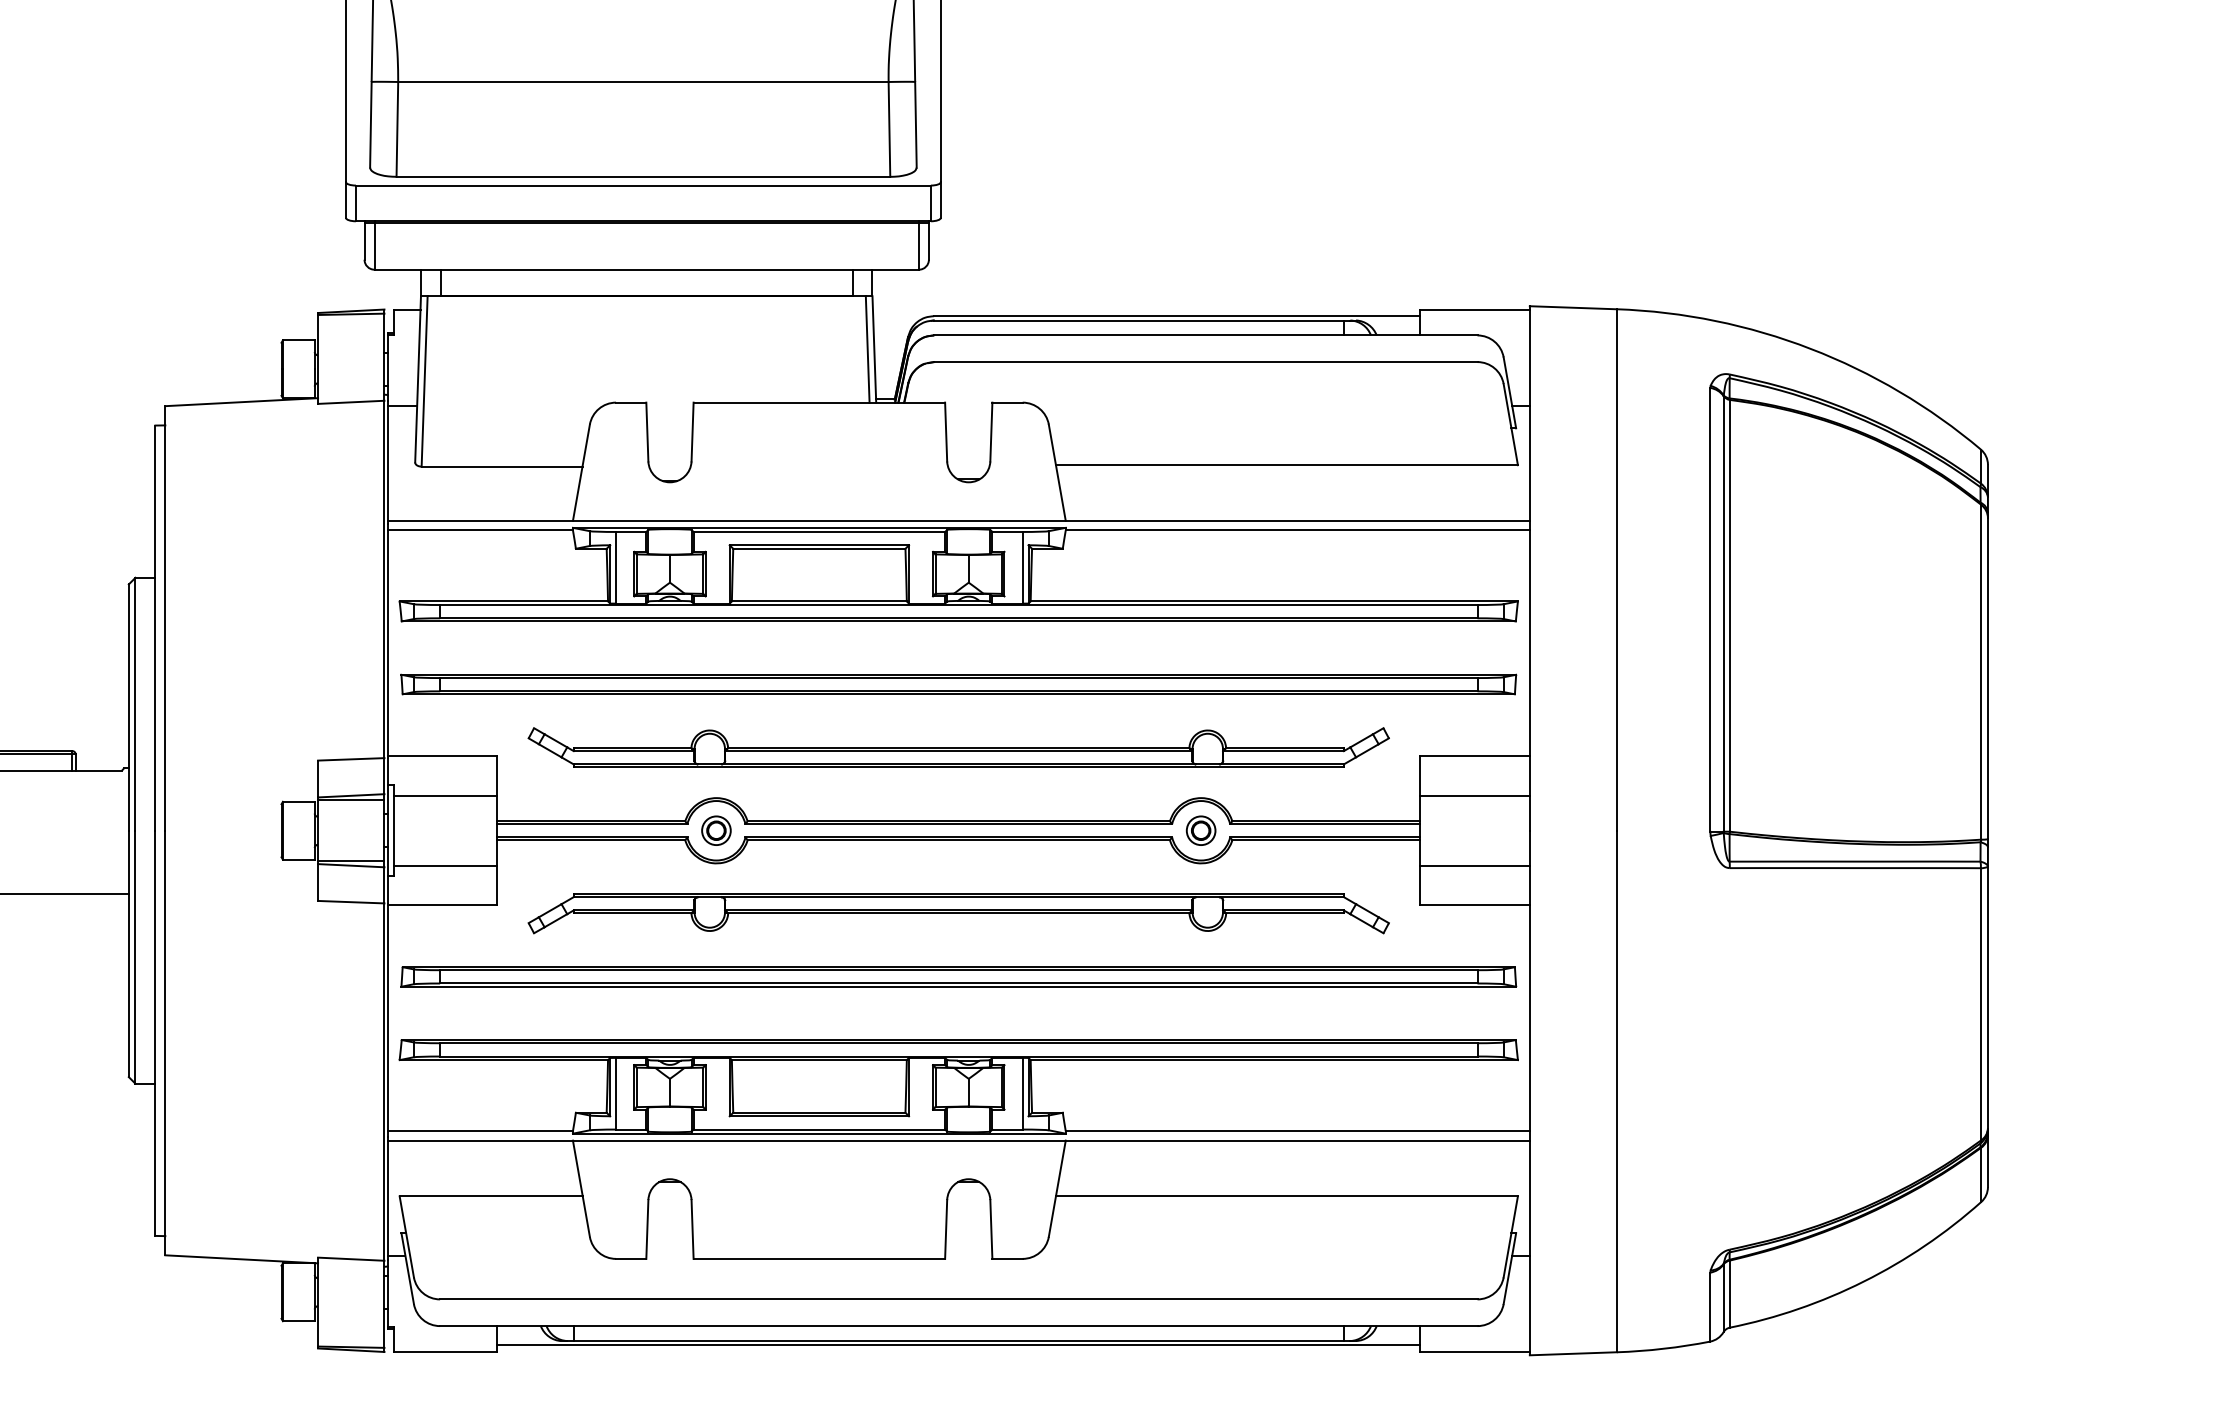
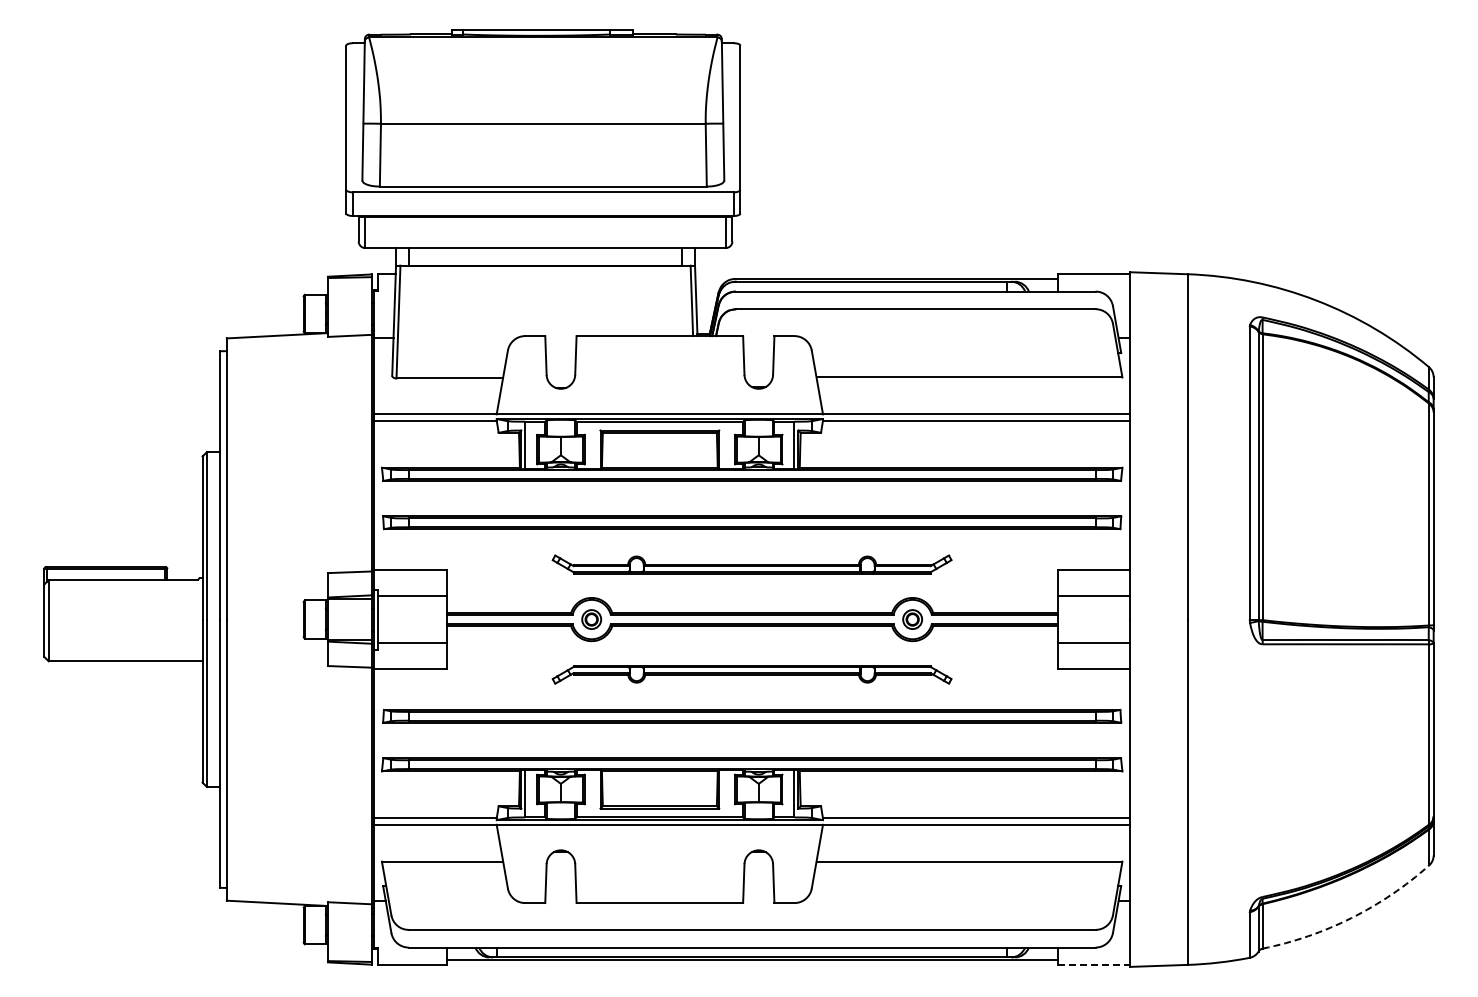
part: (957, 747) -> (751, 564), size x0.7
part: (957, 913) -> (751, 674), size x0.7
arc: (1863, 1282) -> (1351, 918), solid -> dashed
line: (1475, 1351) -> (1094, 964), solid -> dashed

